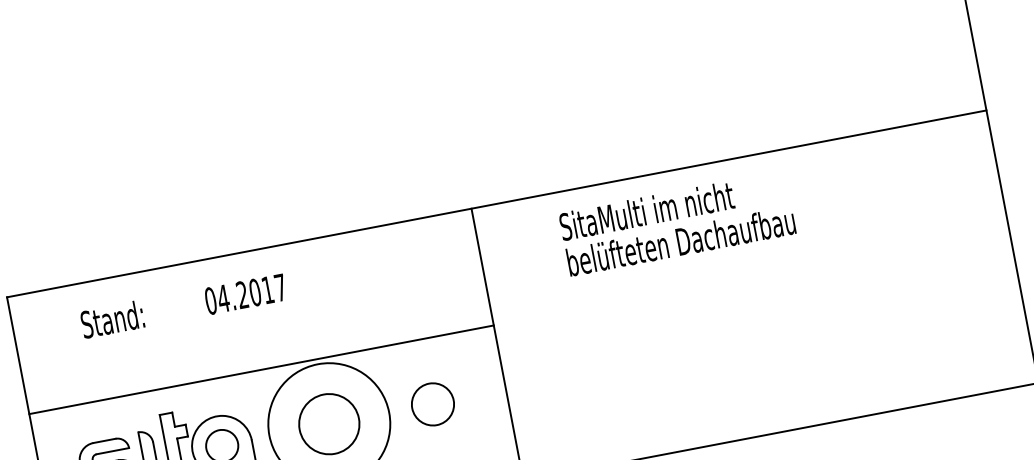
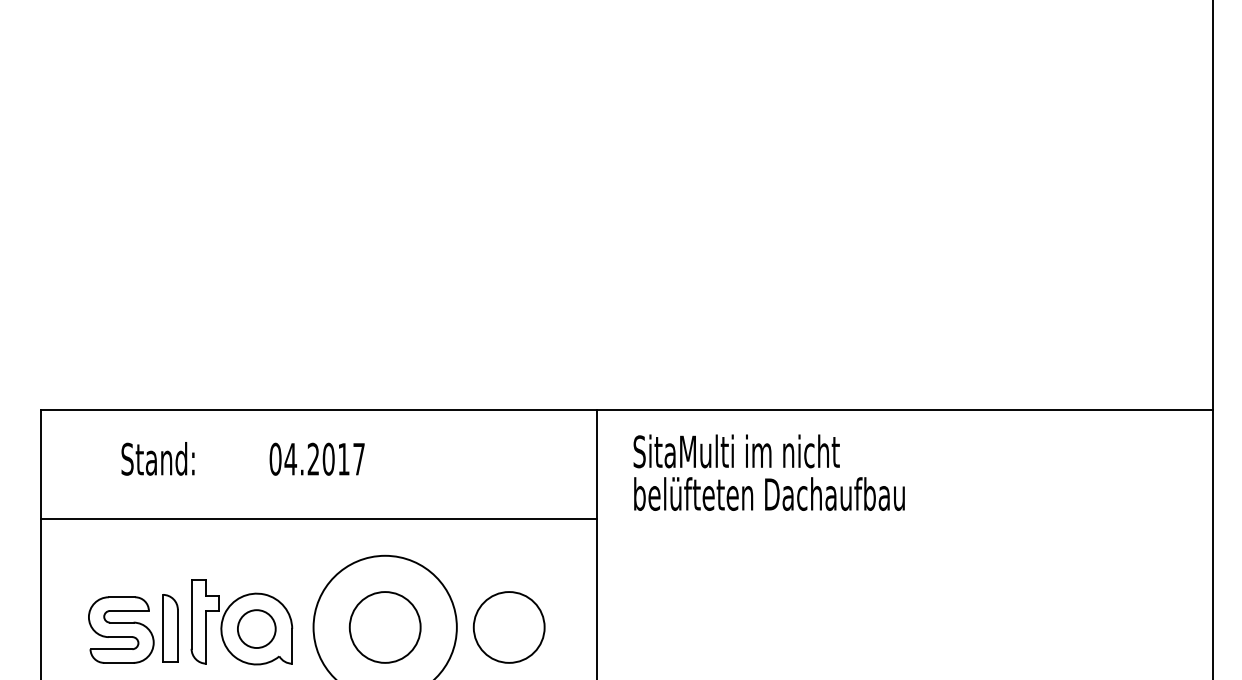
text: (676, 223) -> (768, 472), moved
line: (261, 369) -> (318, 518), moved
circle: (432, 404) -> (508, 627), size x1.43

